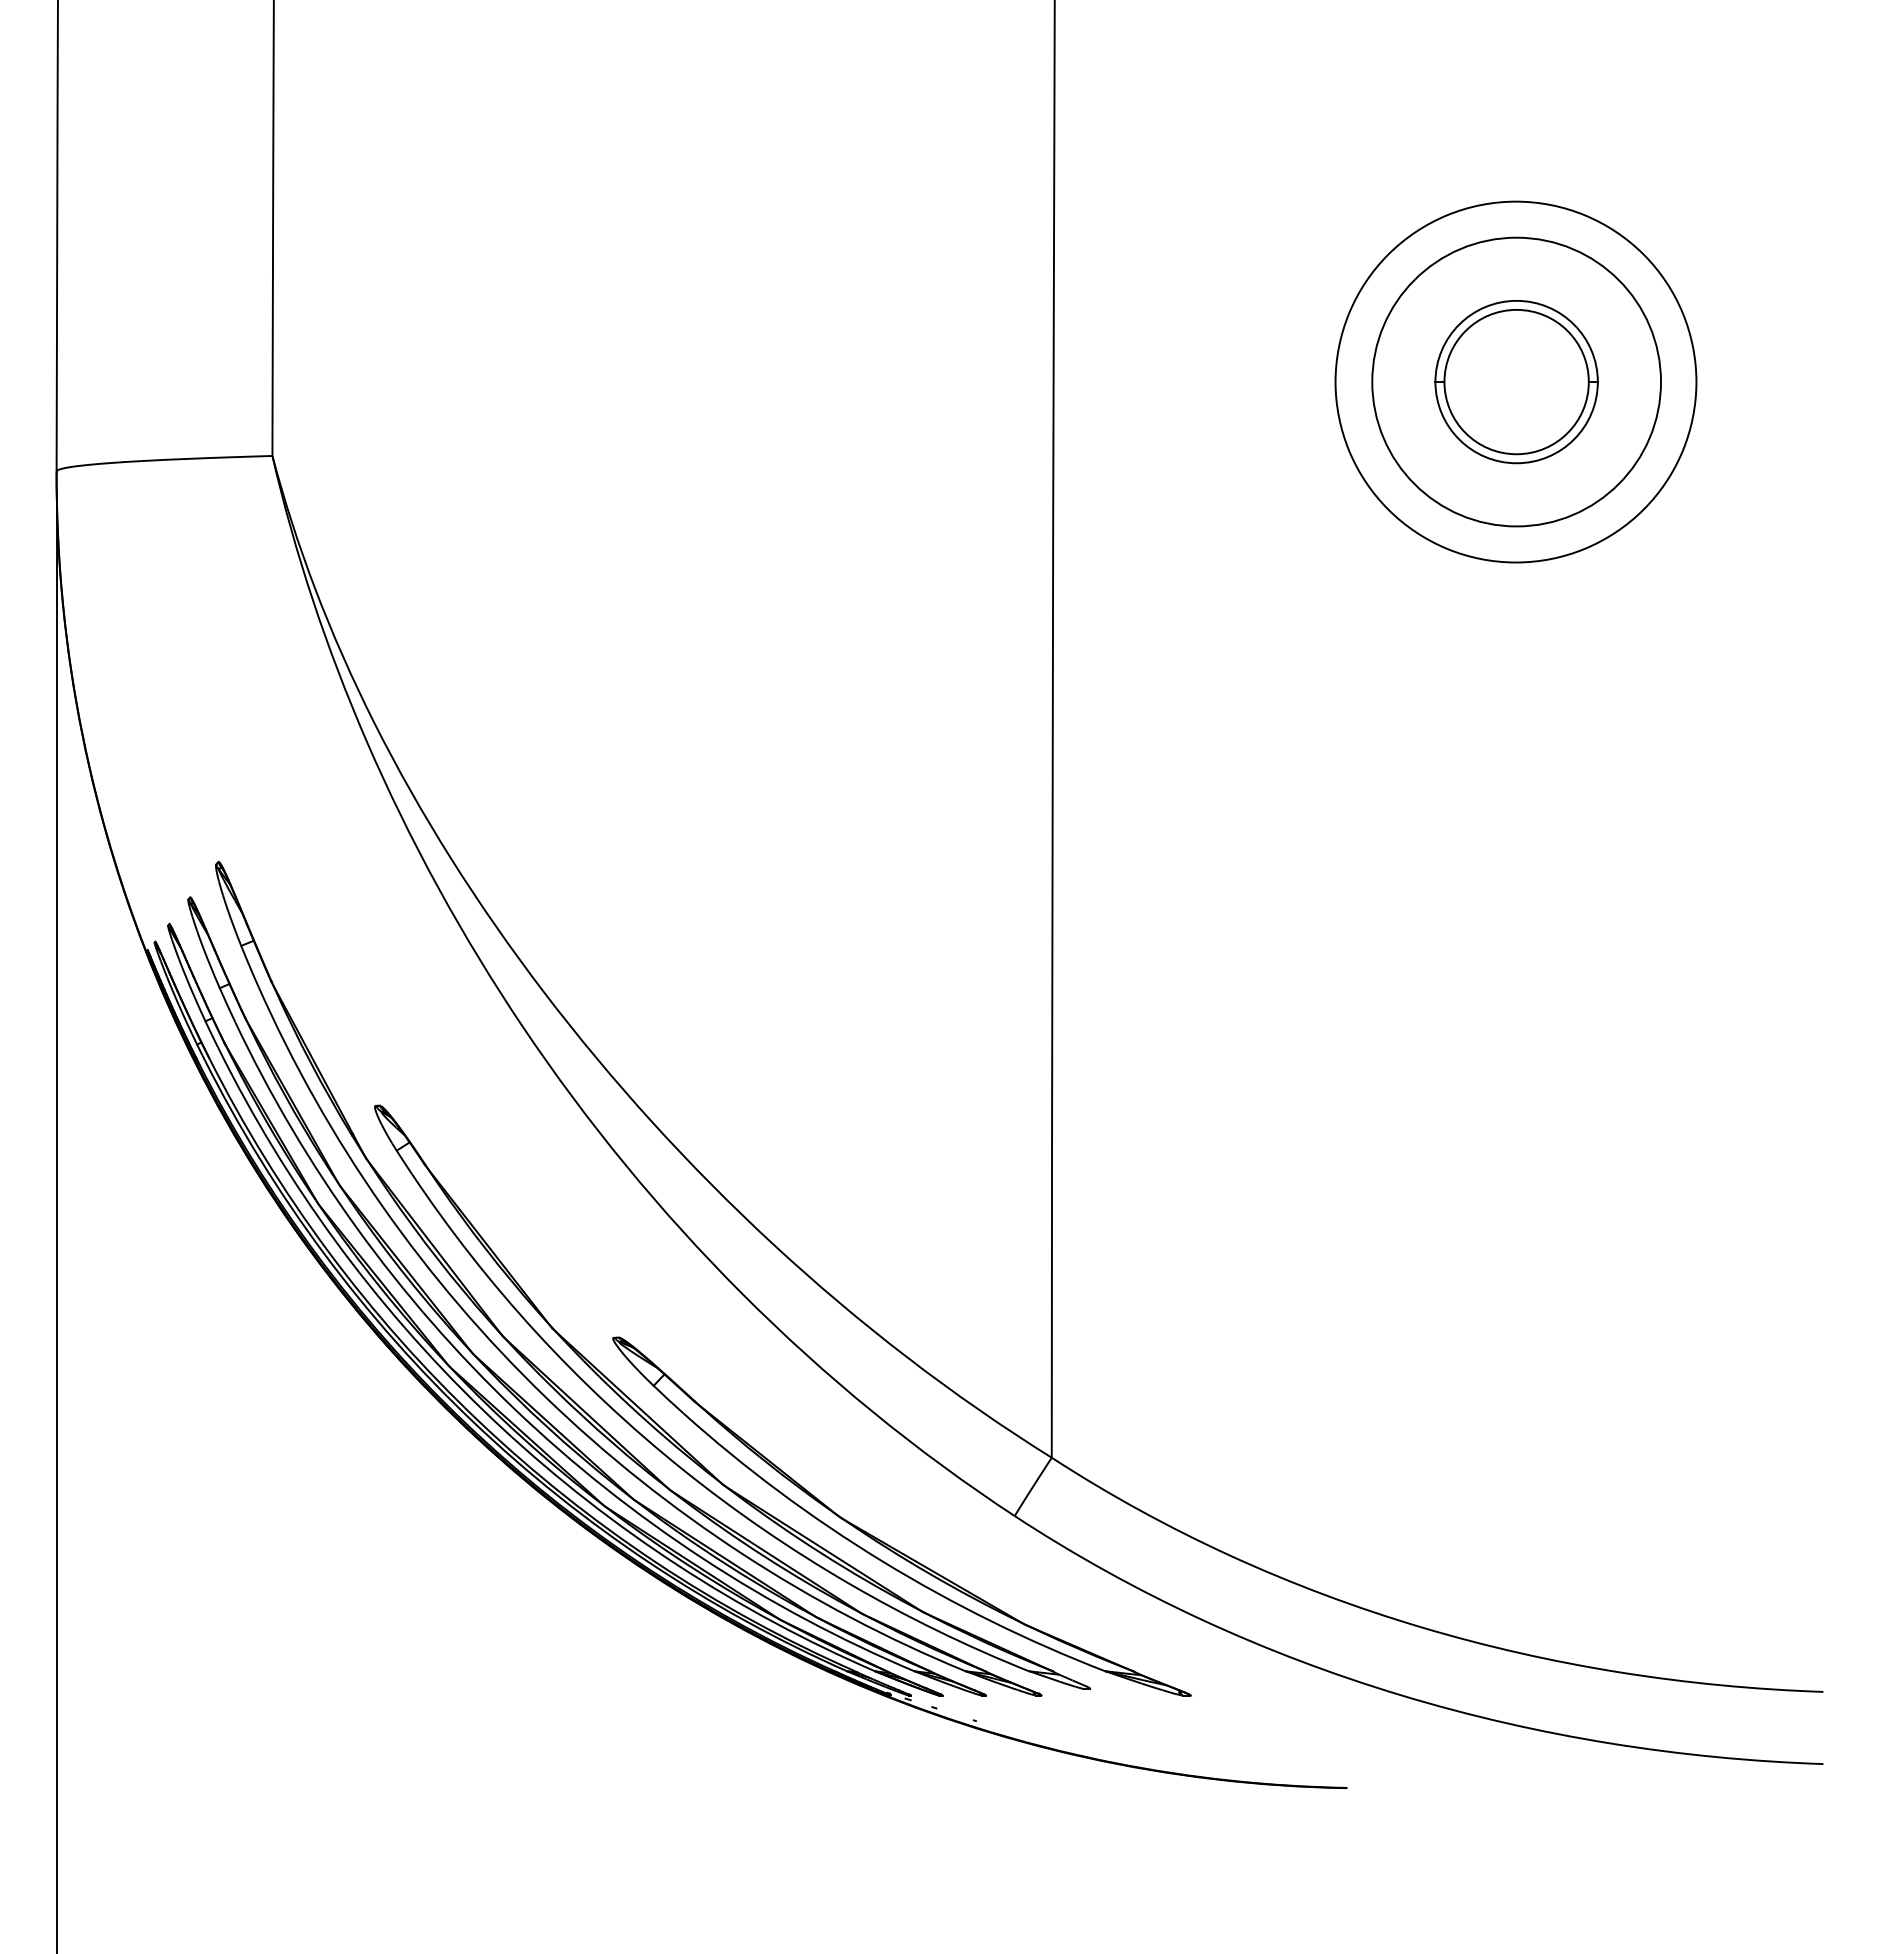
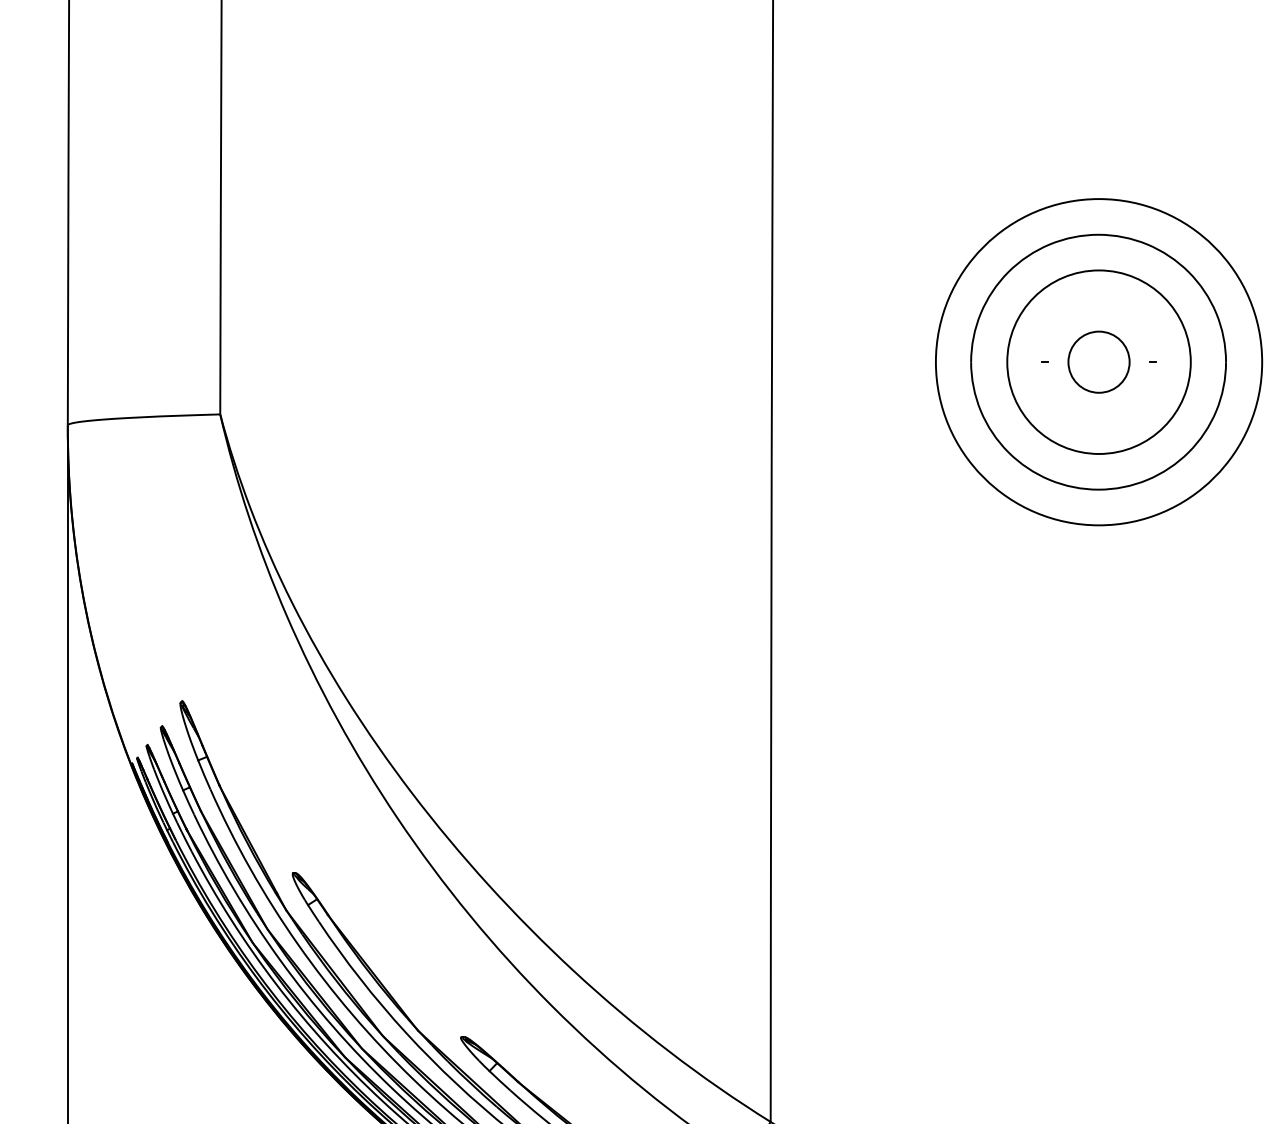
circle: (1516, 381) -> (1098, 361), size x0.6
circle: (1516, 381) -> (1098, 361), size x1.6
circle: (1516, 381) -> (1098, 361), size x1.6

